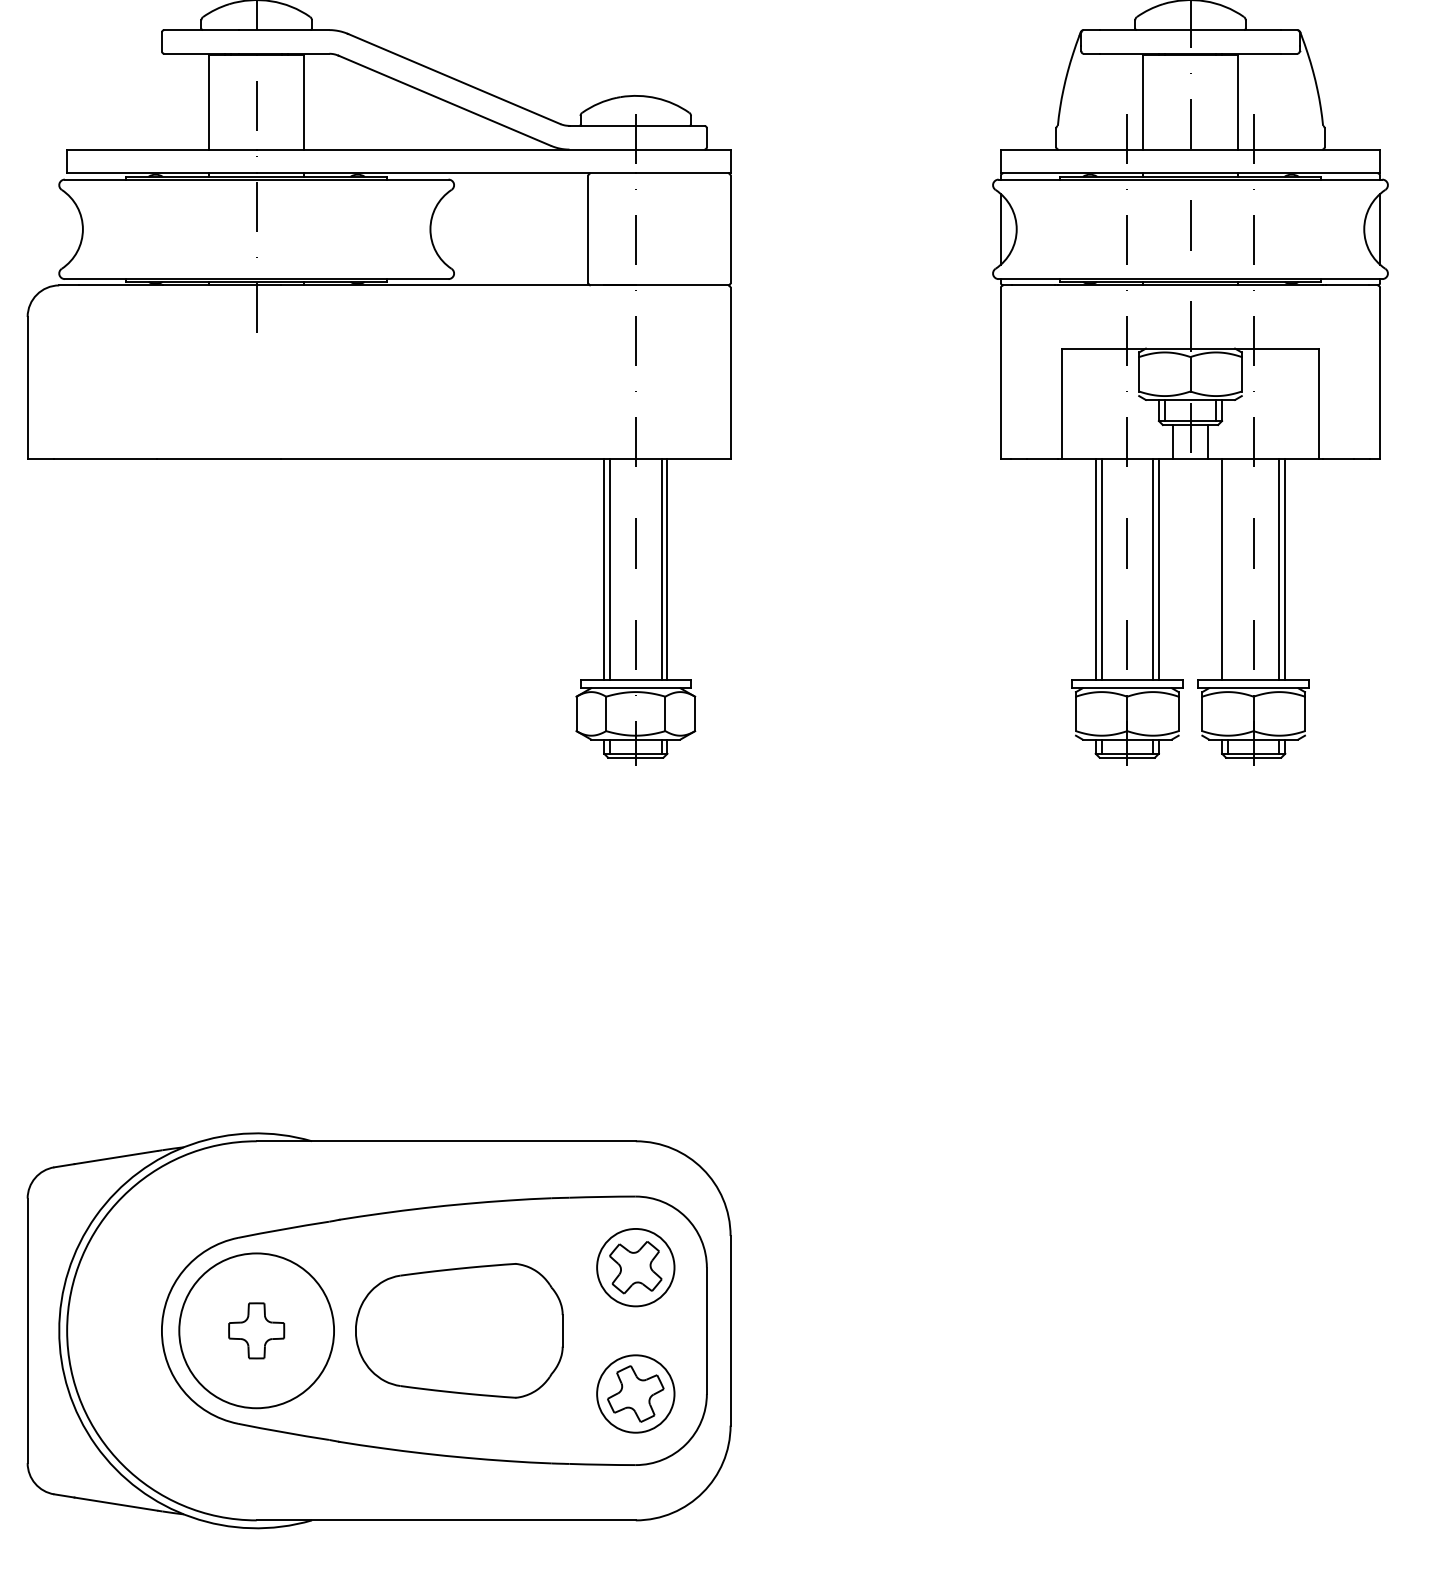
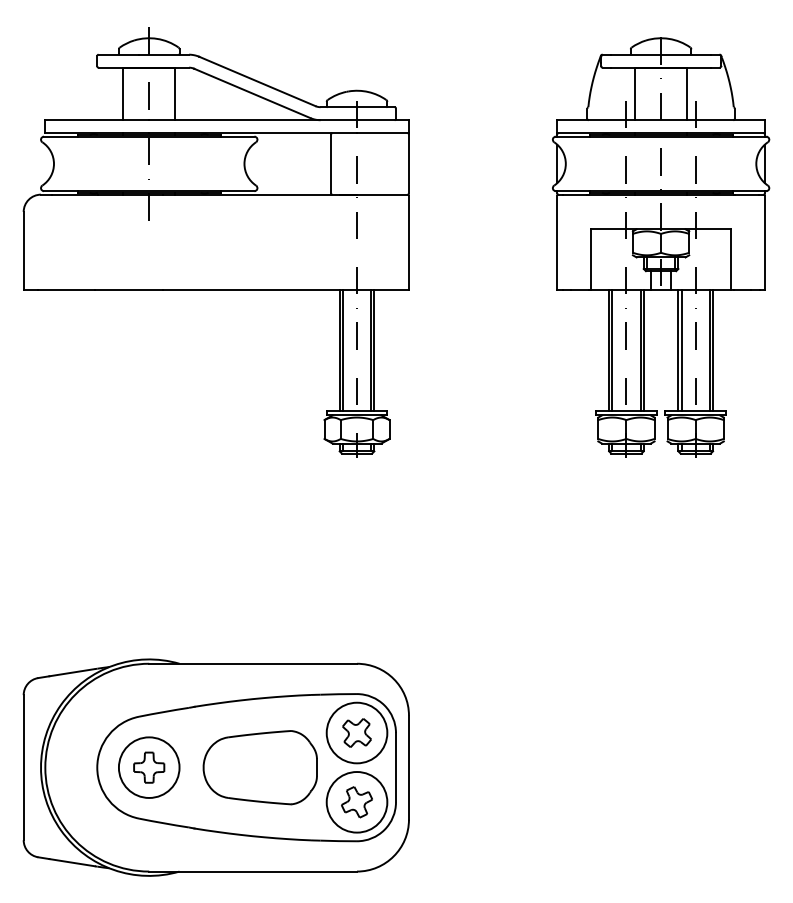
line: (1227, 569) -> (681, 350), added
circle: (634, 1266) -> (356, 732), size x1.43
circle: (255, 1330) -> (148, 767), size x0.71
circle: (634, 1394) -> (356, 802), size x1.43

